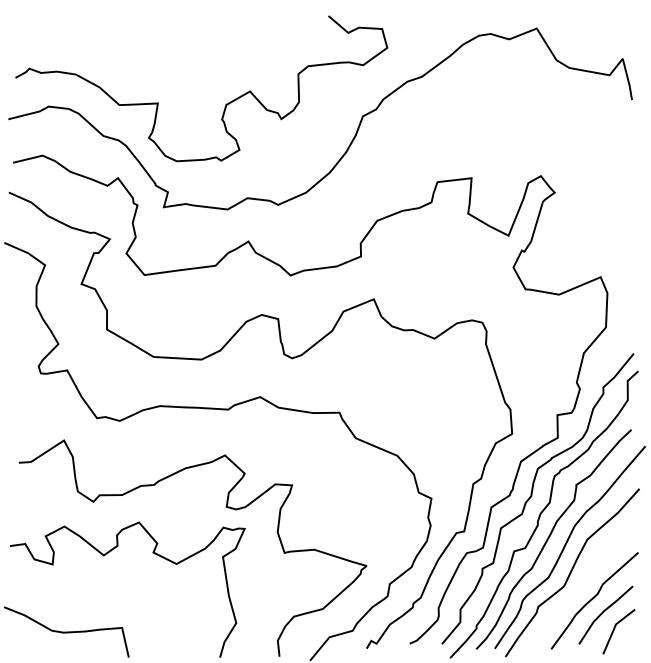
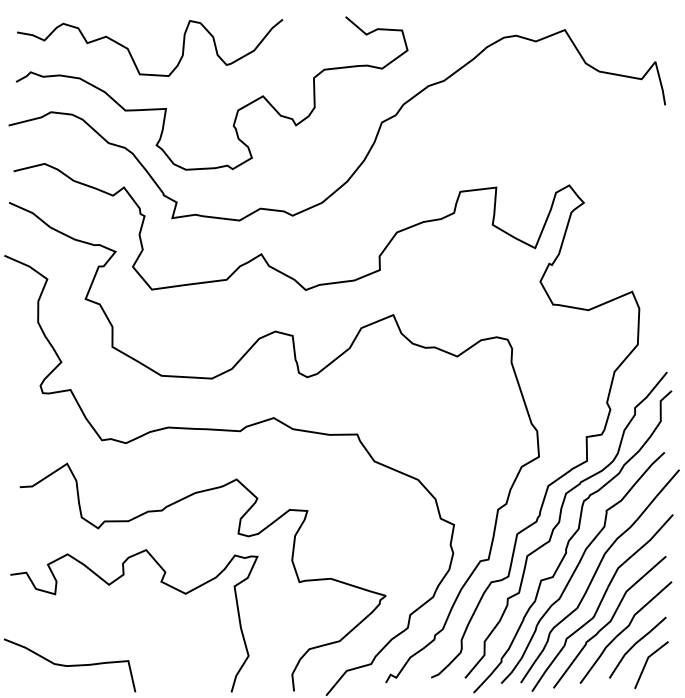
curve: (126, 53) -> (132, 56), added
curve: (579, 591) -> (609, 622), added

